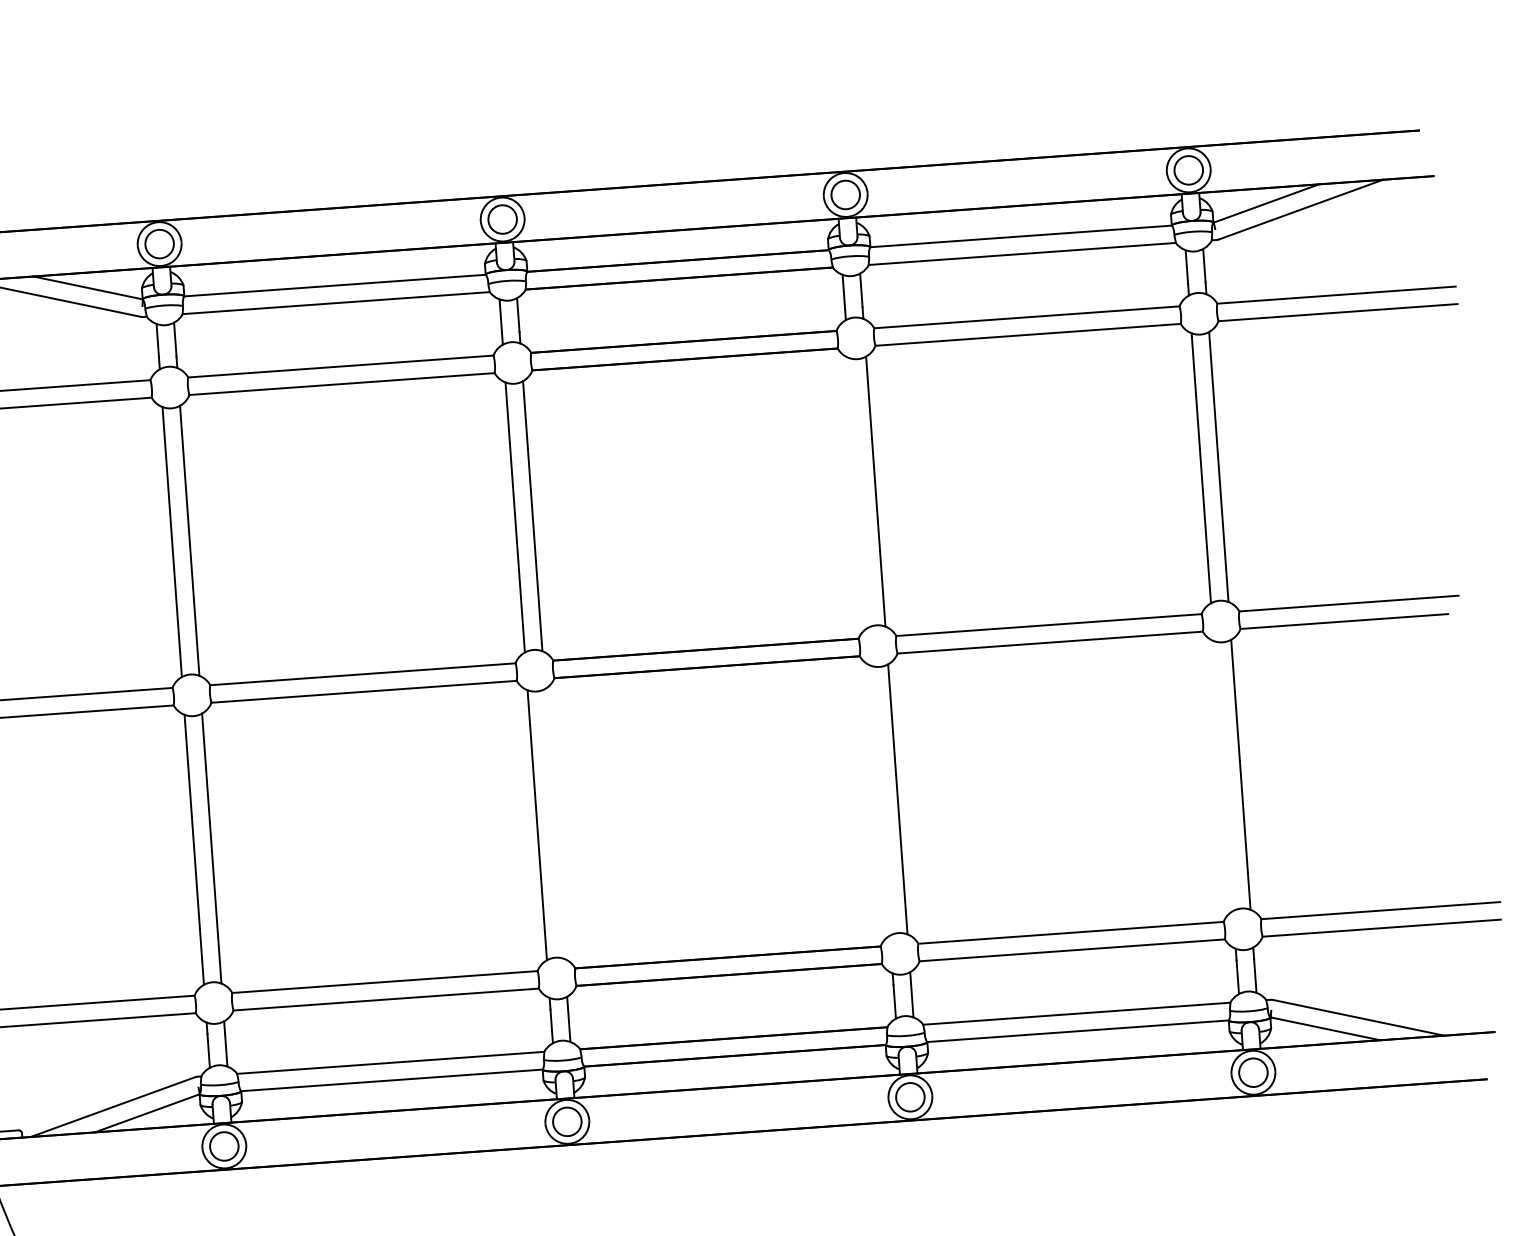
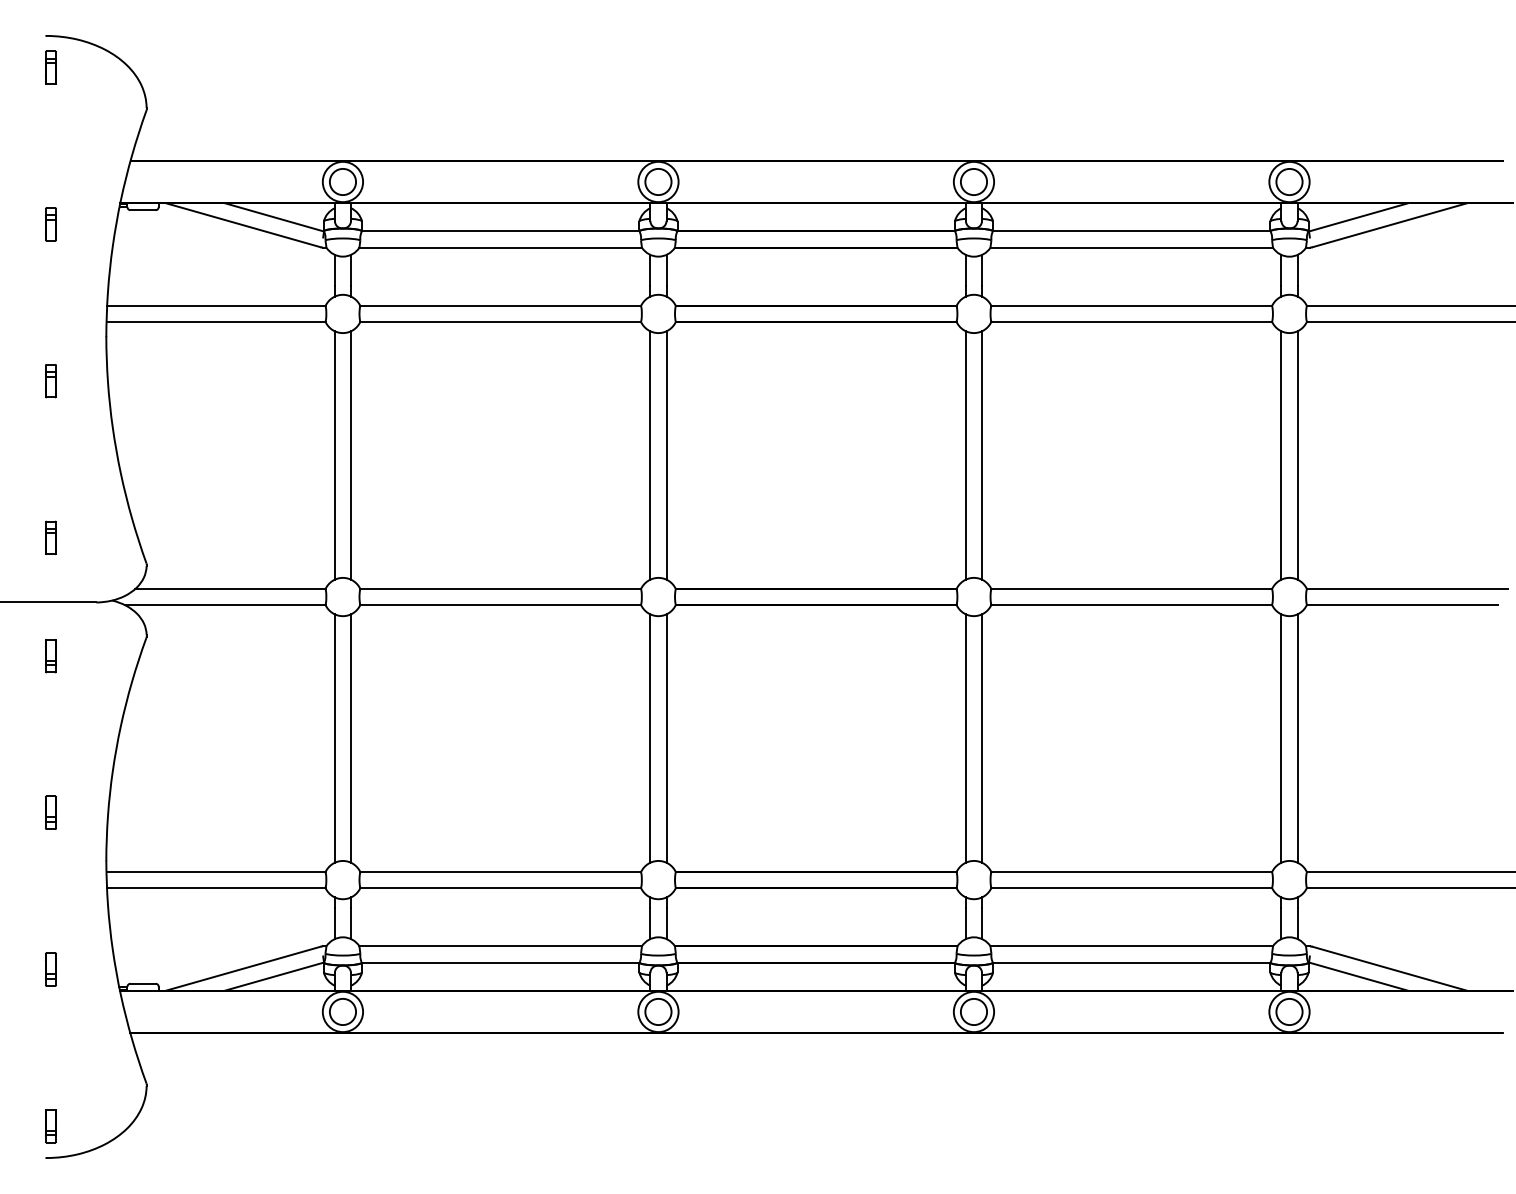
line: (857, 492) -> (965, 455), added
line: (1223, 776) -> (1281, 738), added
line: (879, 800) -> (965, 738), added
line: (554, 823) -> (666, 738), added

